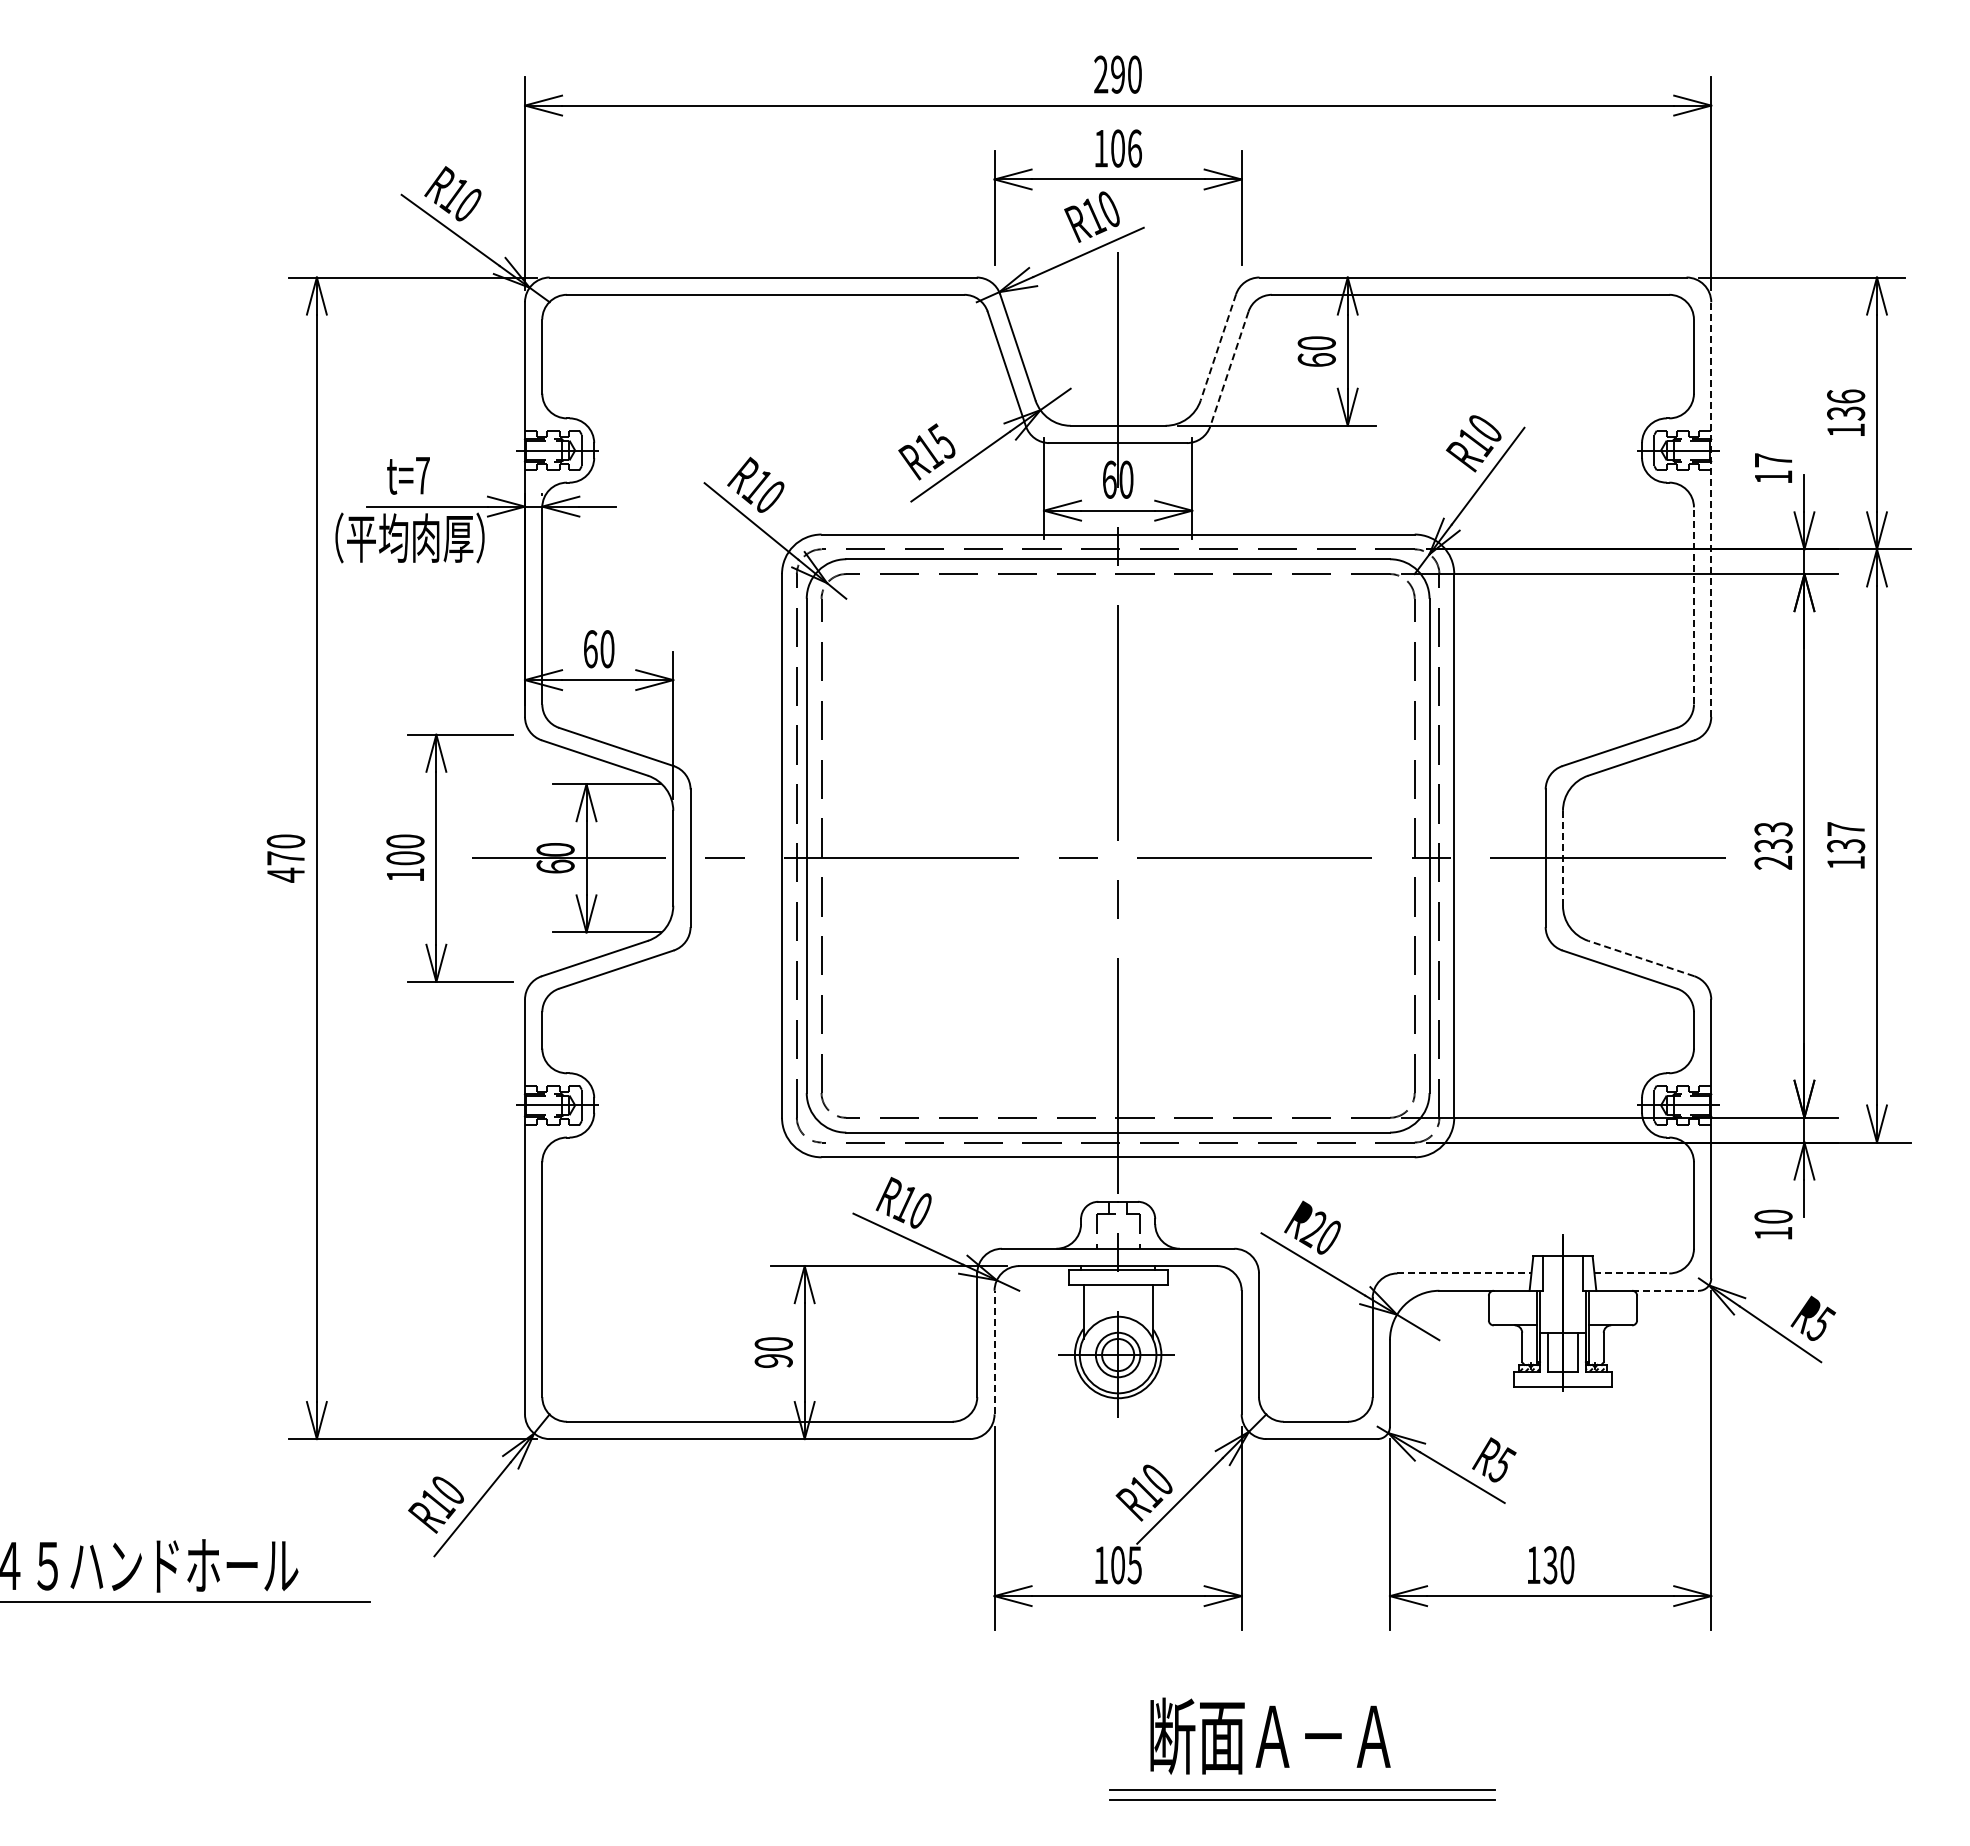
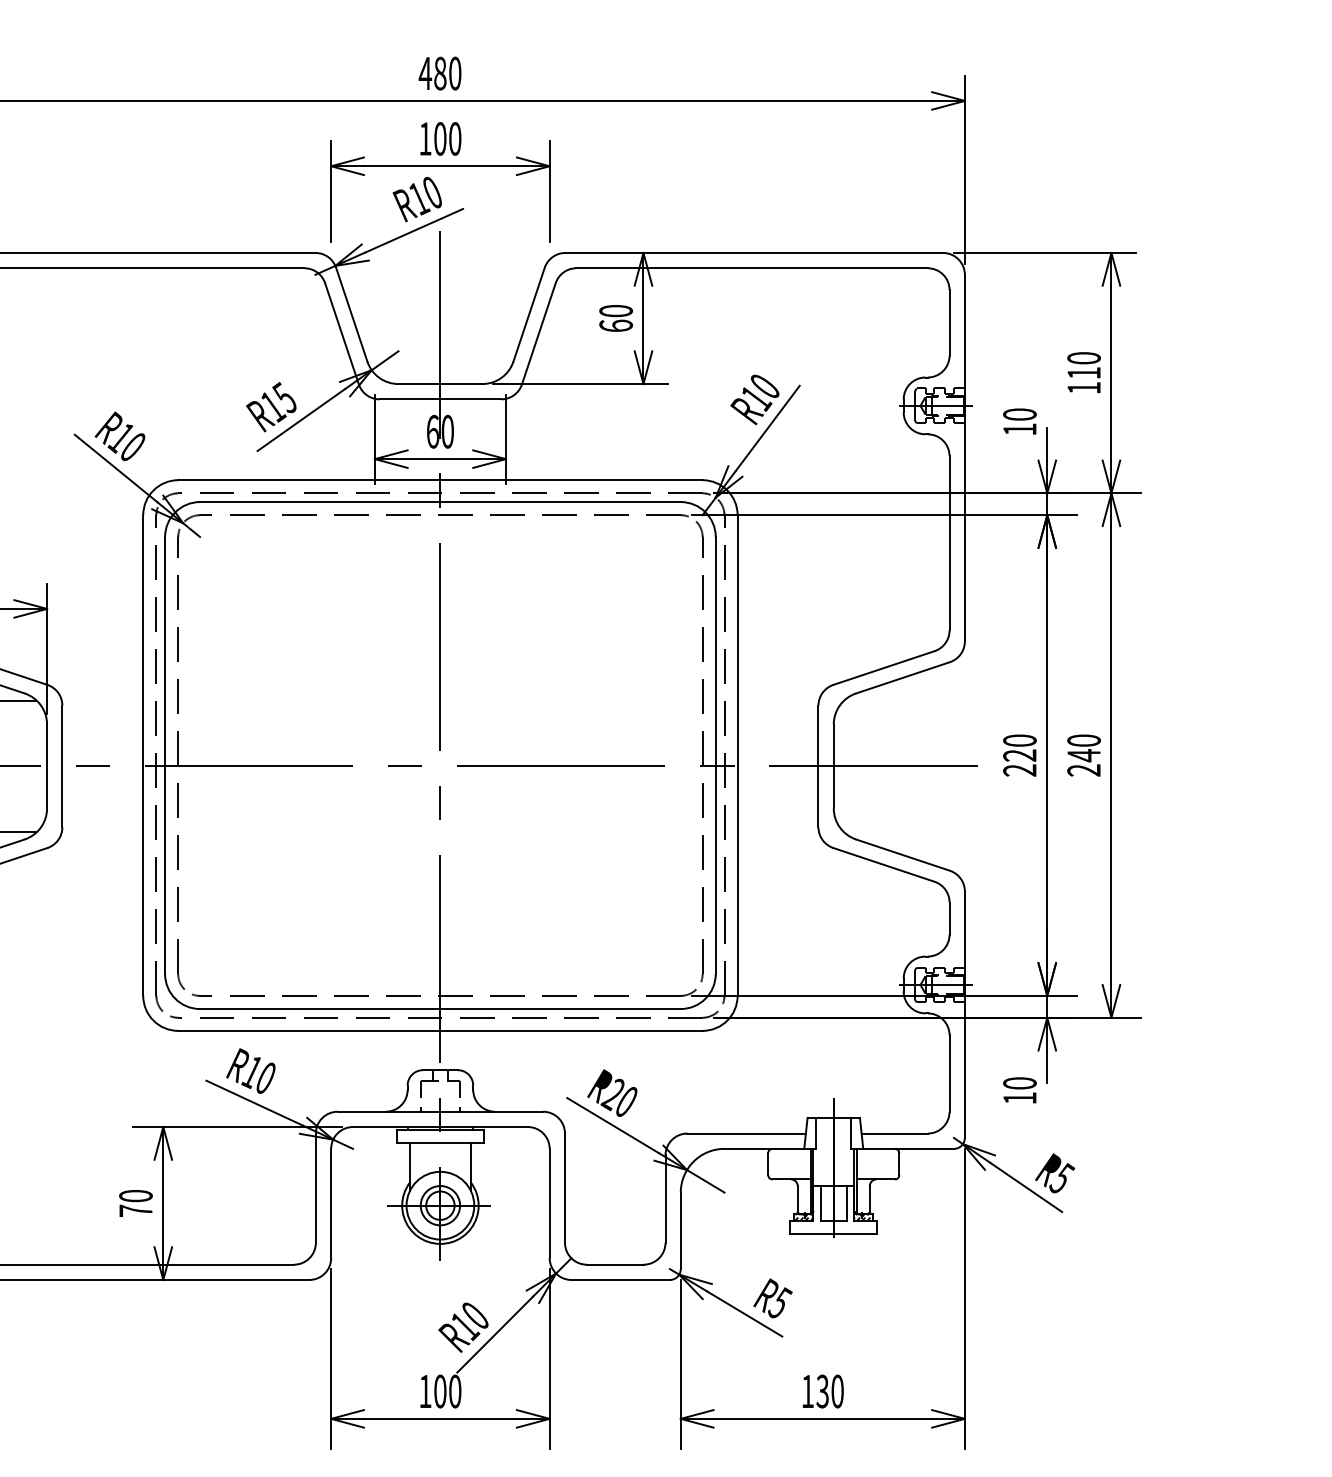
text: (1109, 74) -> (432, 73), 290 -> 480
text: (1134, 148) -> (454, 138), 106 -> 100
line: (1218, 347) -> (529, 314), dashed -> solid
line: (1229, 369) -> (538, 334), dashed -> solid
text: (1846, 404) -> (1084, 365), 136 -> 110
text: (1773, 460) -> (1019, 414), 17 -> 10
line: (1711, 509) -> (965, 458), dashed -> solid
line: (1693, 605) -> (949, 542), dashed -> solid
text: (1773, 837) -> (1019, 748), 233 -> 220
text: (1846, 845) -> (1084, 755), 137 -> 240
line: (1562, 857) -> (833, 765), dashed -> solid
line: (1641, 958) -> (903, 855), dashed -> solid
line: (1464, 1273) -> (746, 1133), dashed -> solid
line: (1632, 1273) -> (895, 1133), dashed -> solid
line: (1666, 1290) -> (925, 1148), dashed -> solid
line: (994, 1352) -> (331, 1203), dashed -> solid
text: (773, 1360) -> (135, 1210), 90 -> 70
text: (1134, 1565) -> (454, 1391), 105 -> 100

